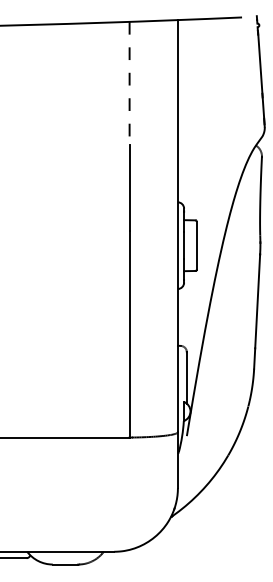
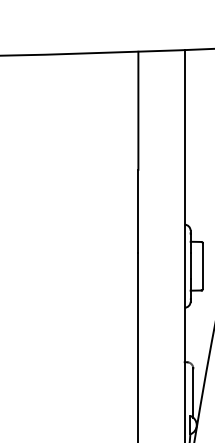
line: (129, 83) -> (138, 110), dashed -> solid

